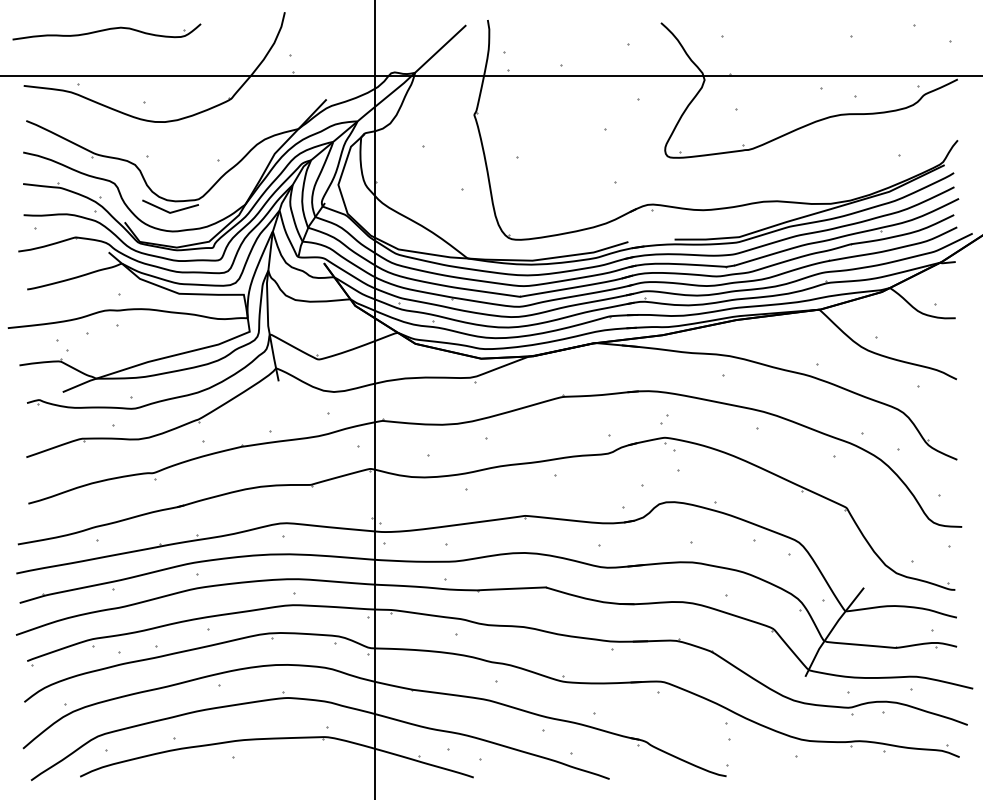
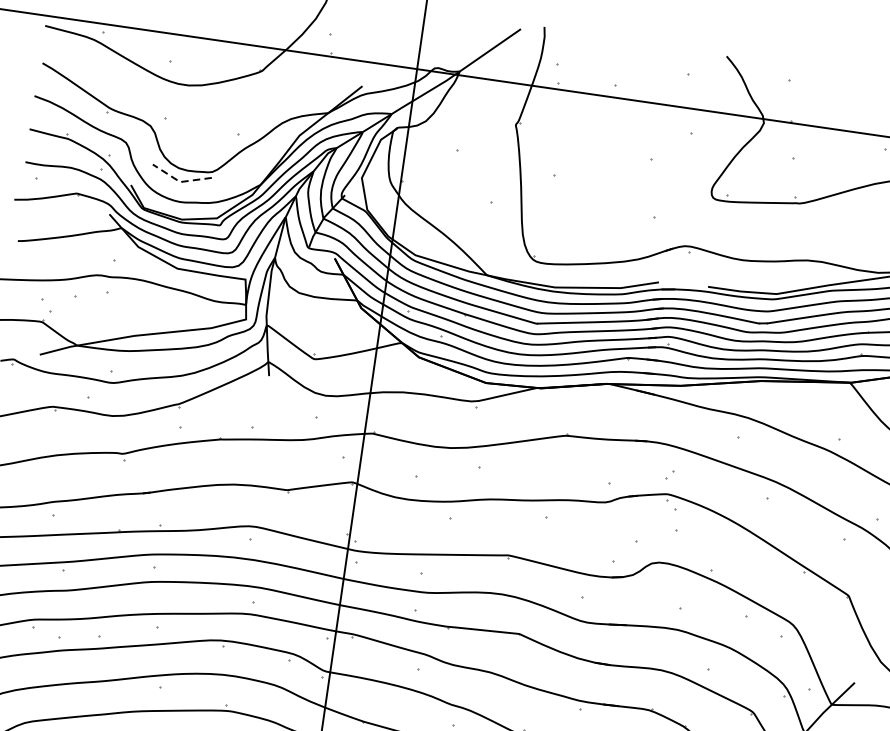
line: (170, 212) -> (180, 181), solid -> dashed

